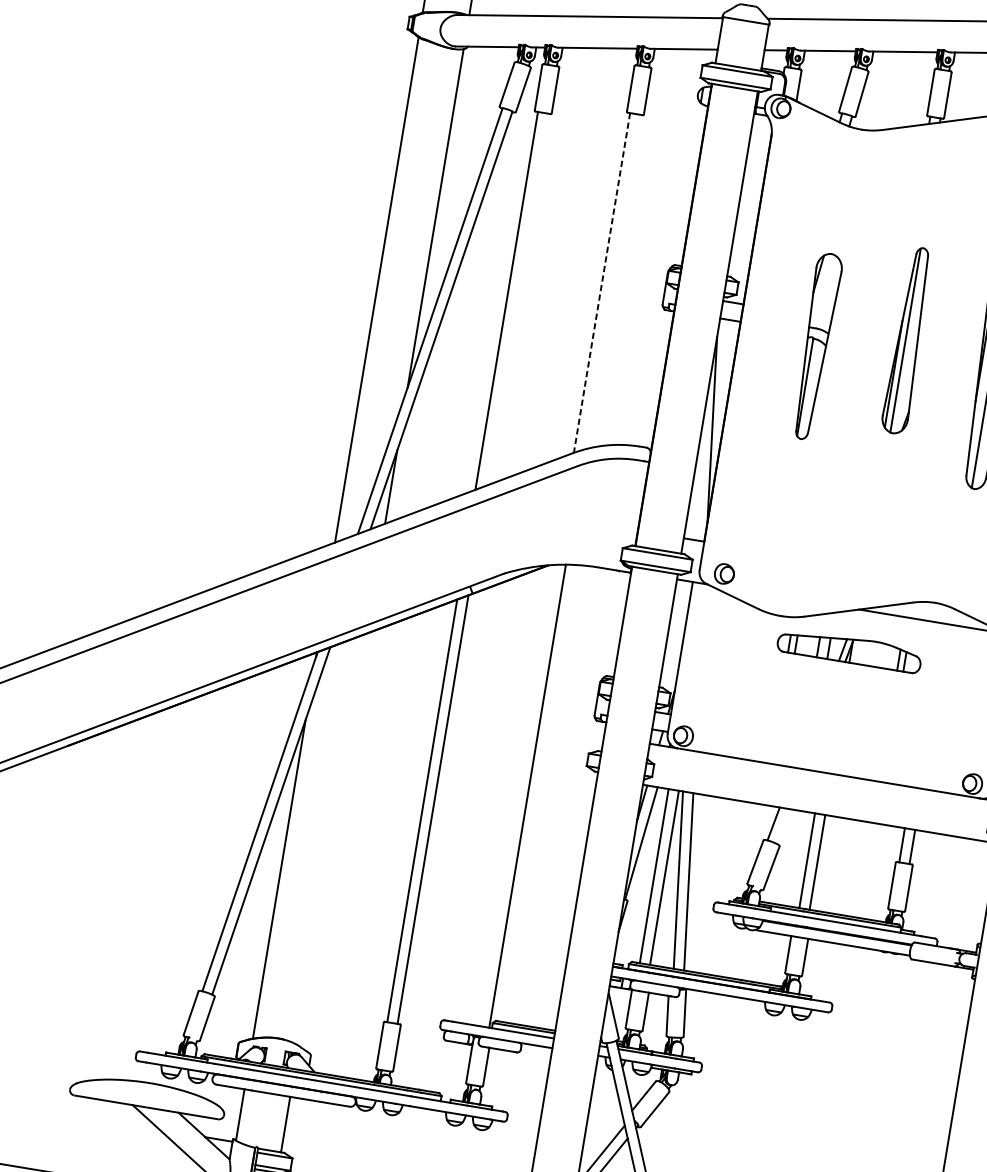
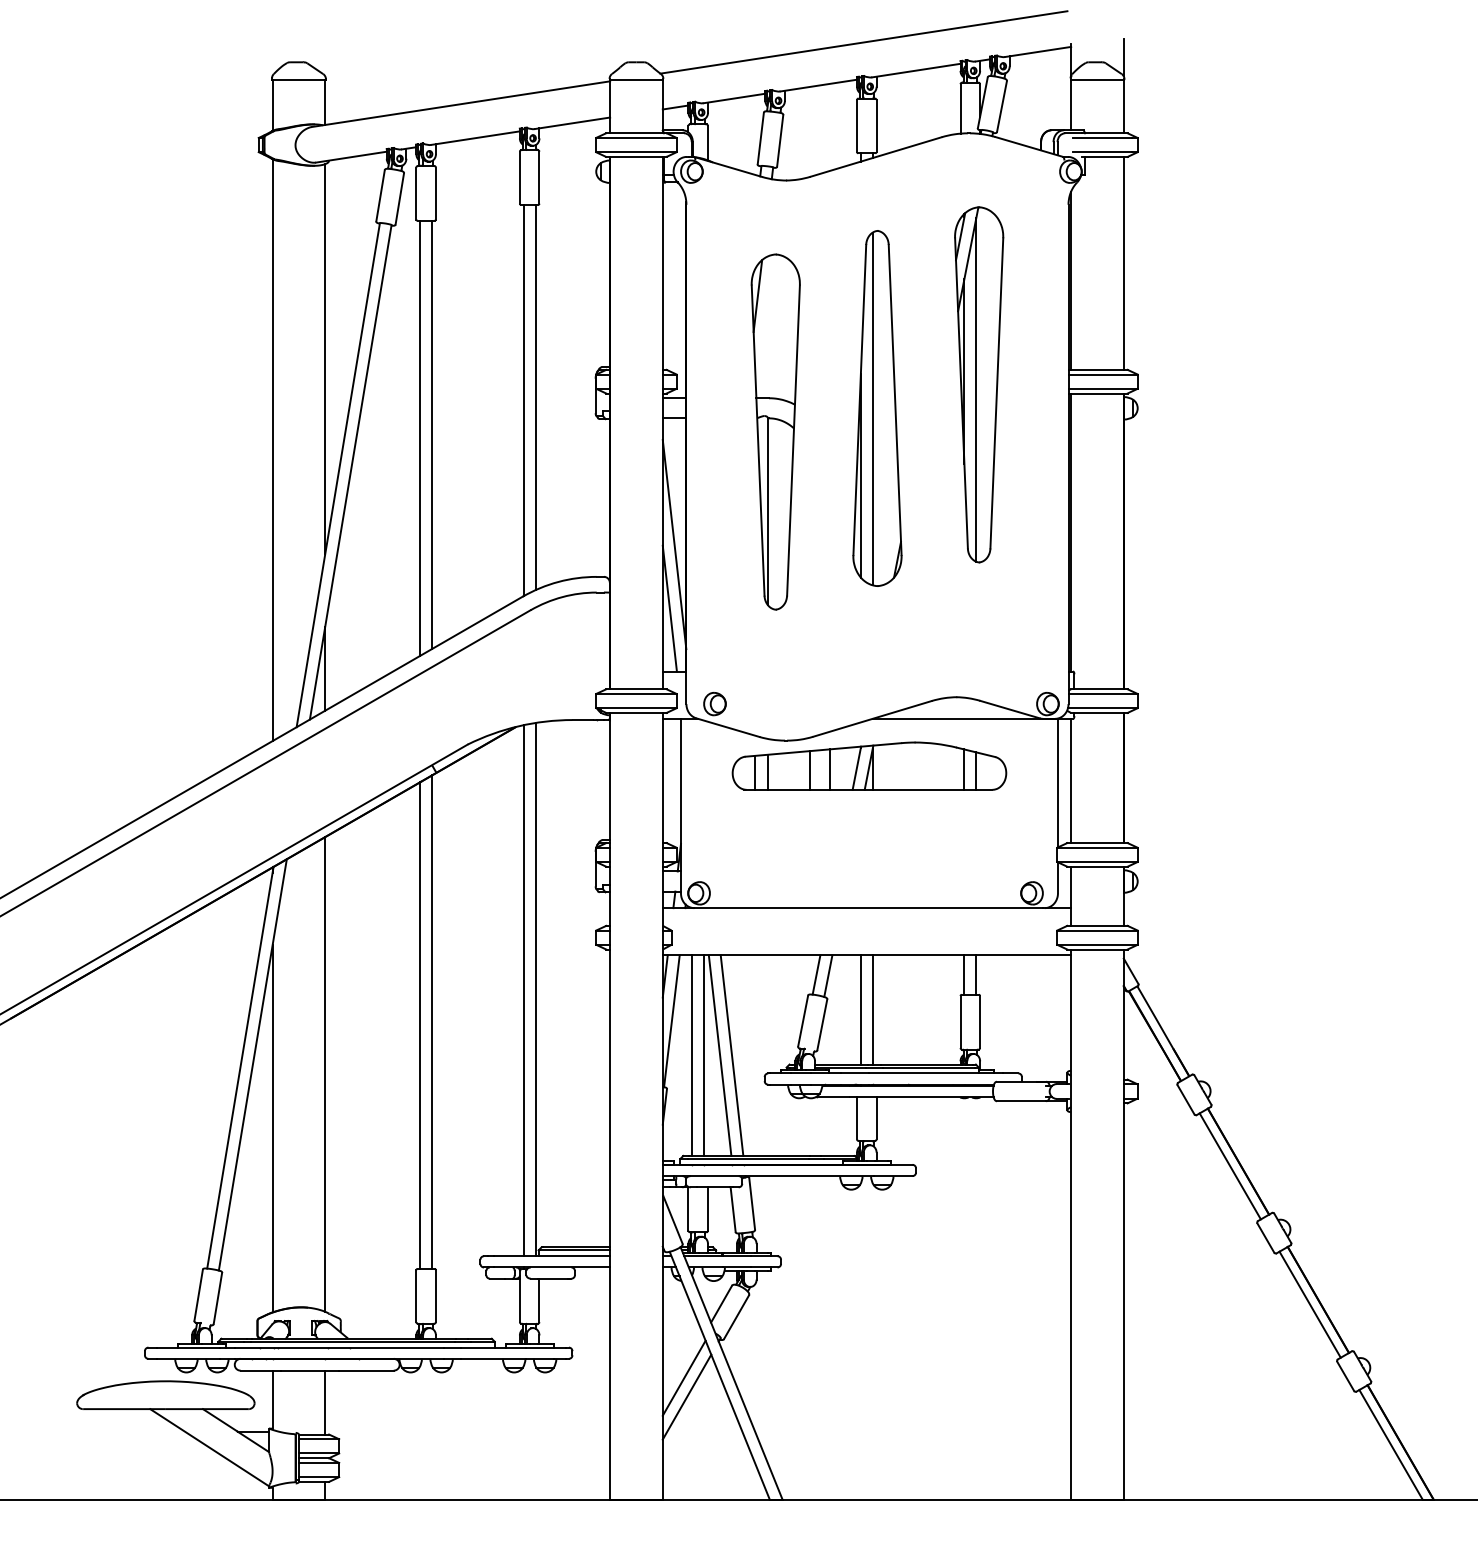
line: (601, 282) -> (523, 400), dashed -> solid
line: (612, 282) -> (535, 397), added
line: (517, 299) -> (432, 434), added
part: (908, 340) -> (877, 408), size x1.67
part: (816, 346) -> (775, 431), size x1.67
line: (698, 484) -> (669, 608), added
part: (849, 649) -> (869, 765), size x1.67
line: (517, 795) -> (523, 990), added
line: (784, 826) -> (828, 975), added
line: (333, 839) -> (325, 1074), added

